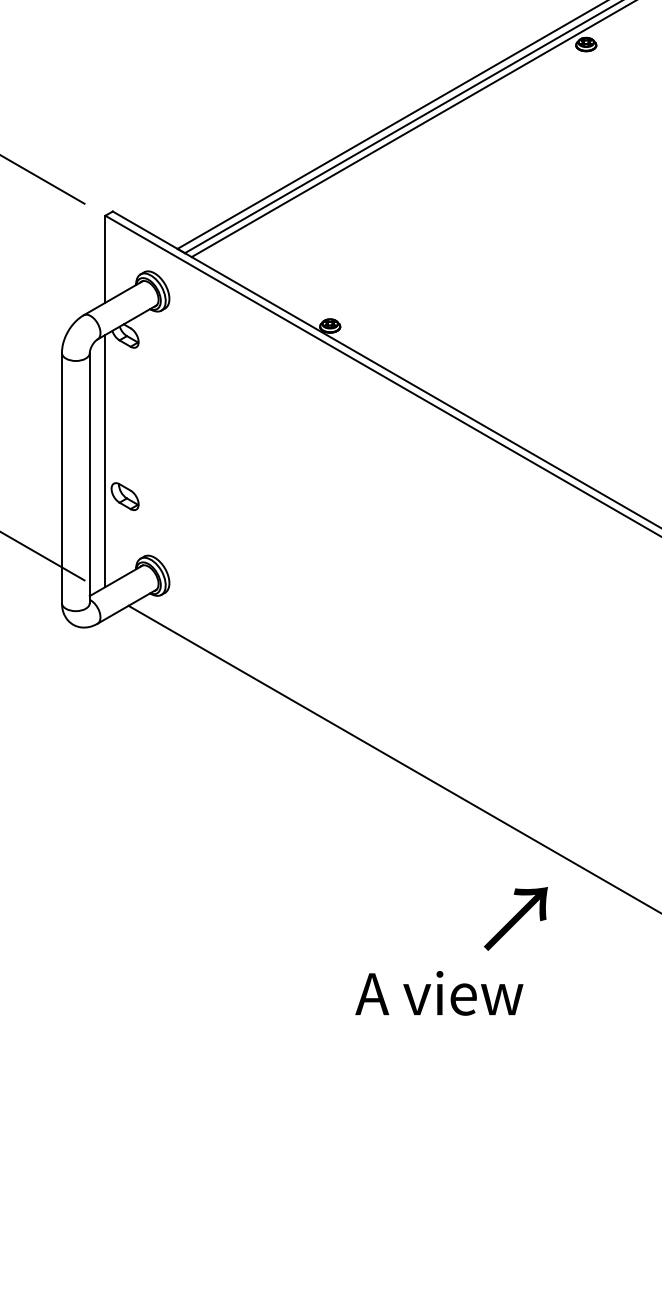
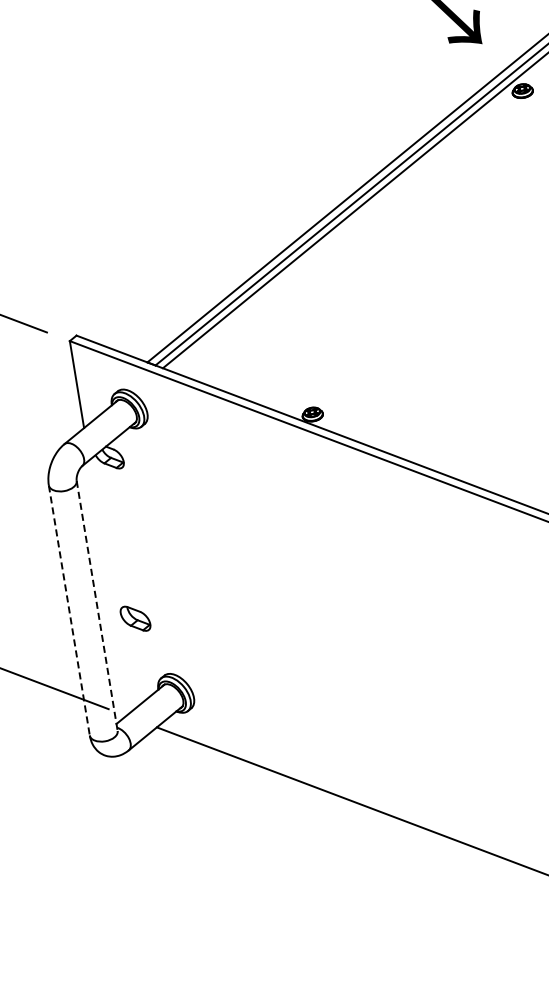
line: (105, 460) -> (110, 585), removed
line: (61, 478) -> (68, 611), solid -> dashed
line: (89, 478) -> (96, 606), solid -> dashed

